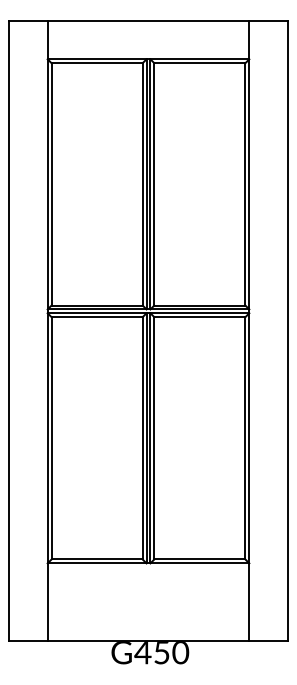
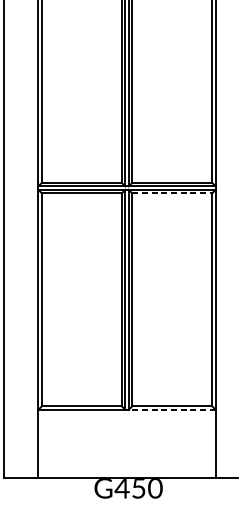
line: (199, 317) -> (171, 193), solid -> dashed
line: (199, 563) -> (171, 409), solid -> dashed

